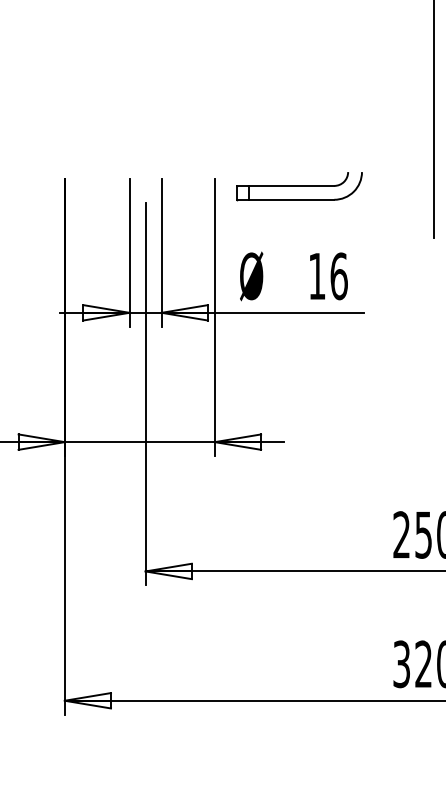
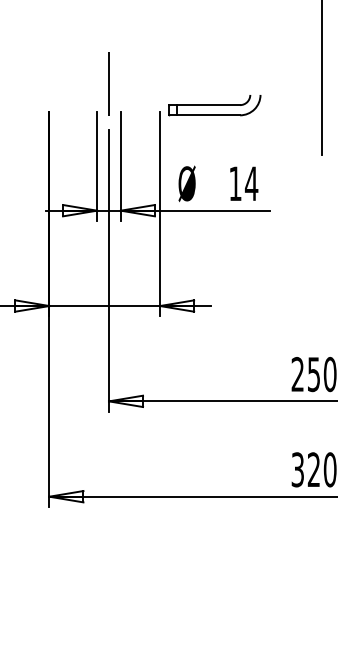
line: (146, 141) -> (109, 84), added
part: (299, 186) -> (214, 105), moved
text: (338, 275) -> (251, 183), 16 -> 14

